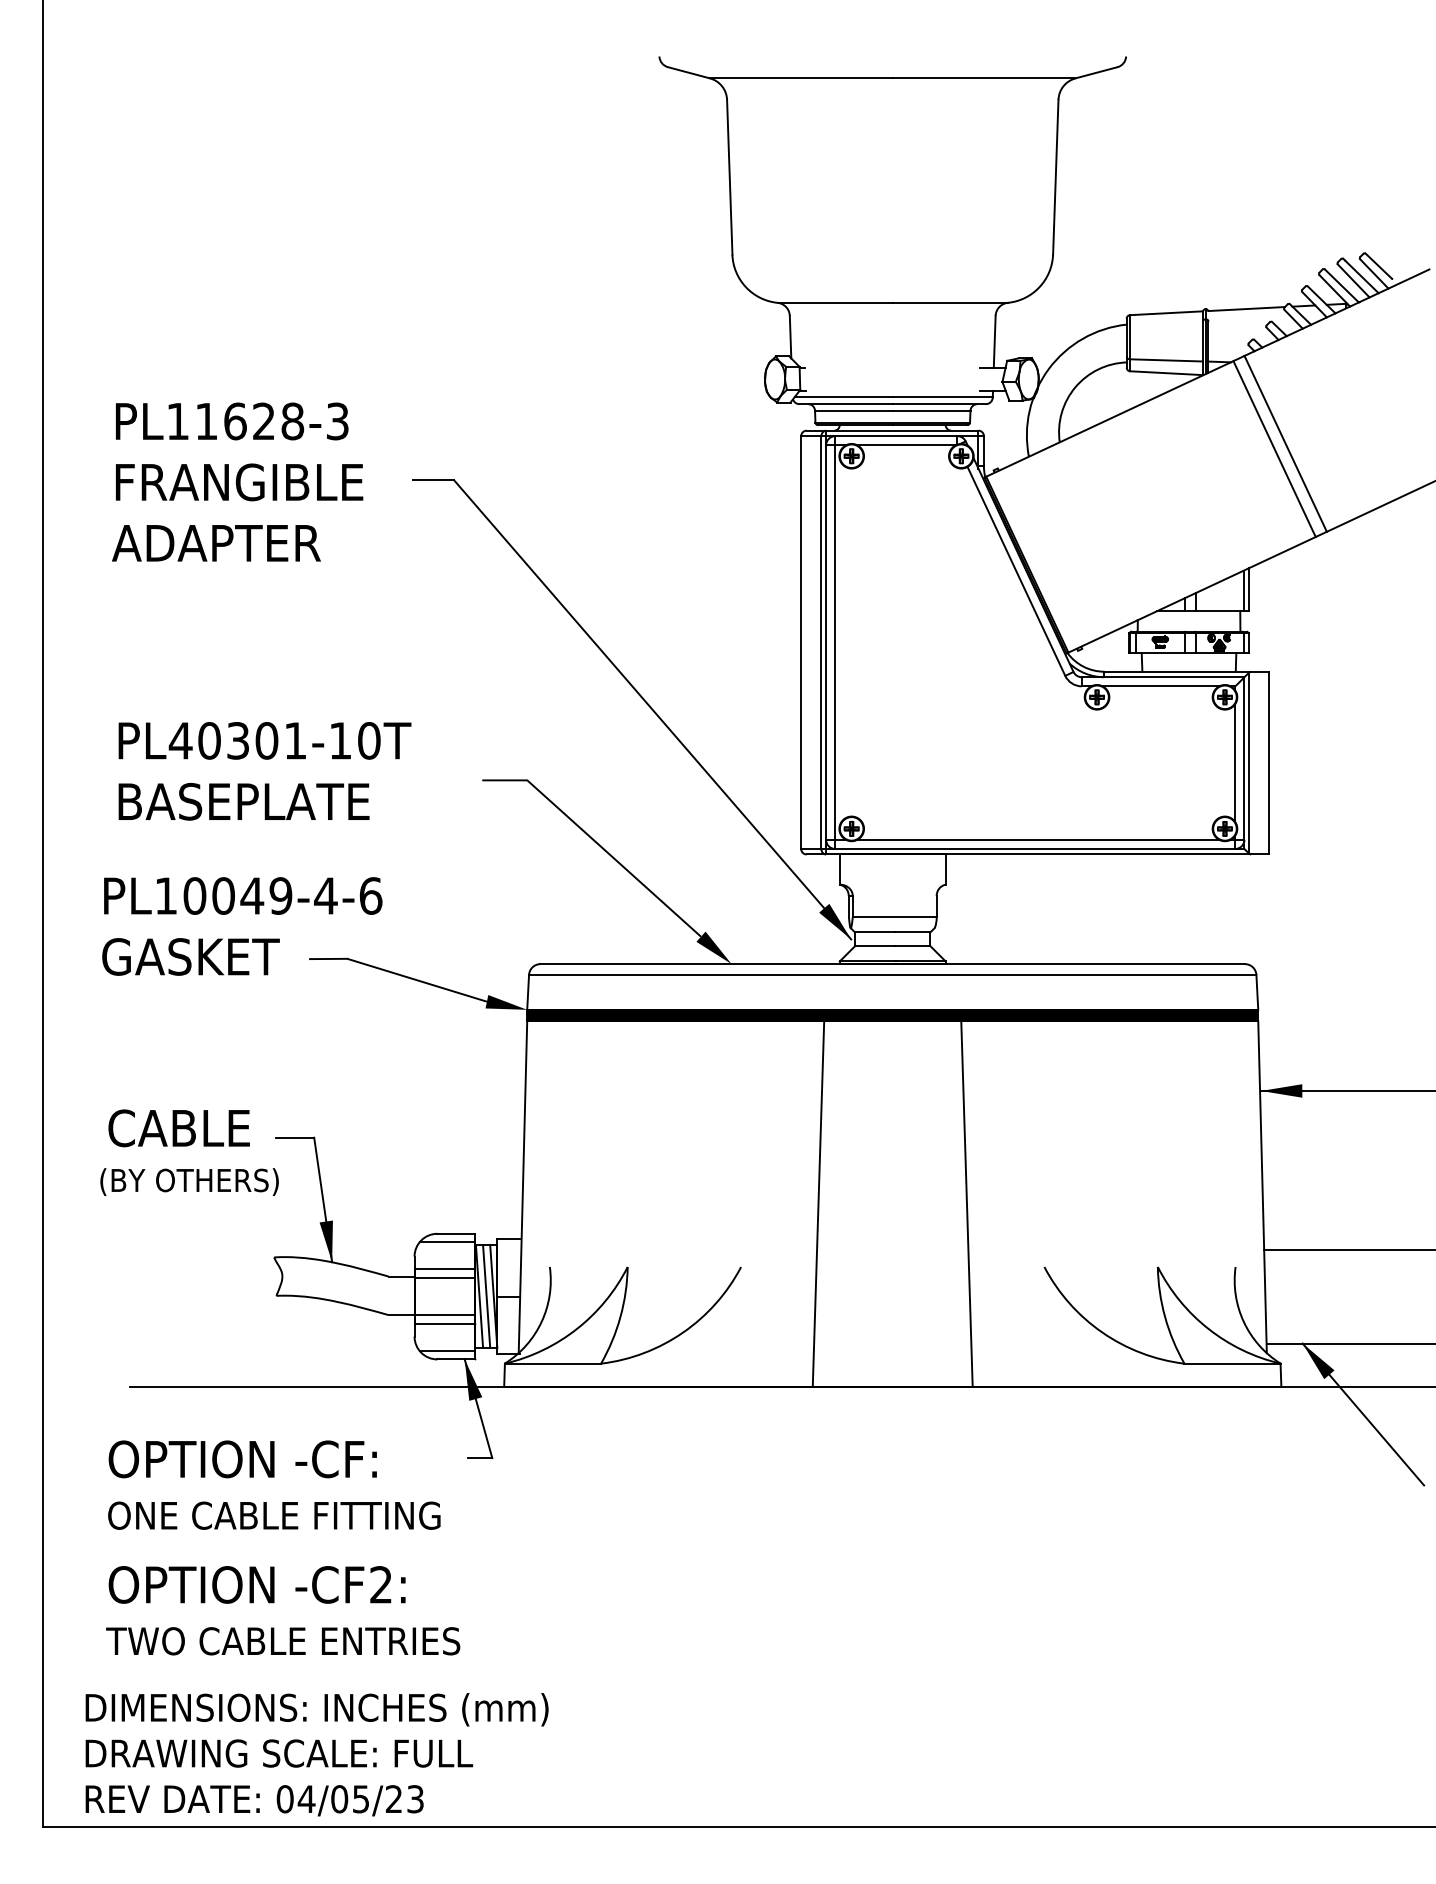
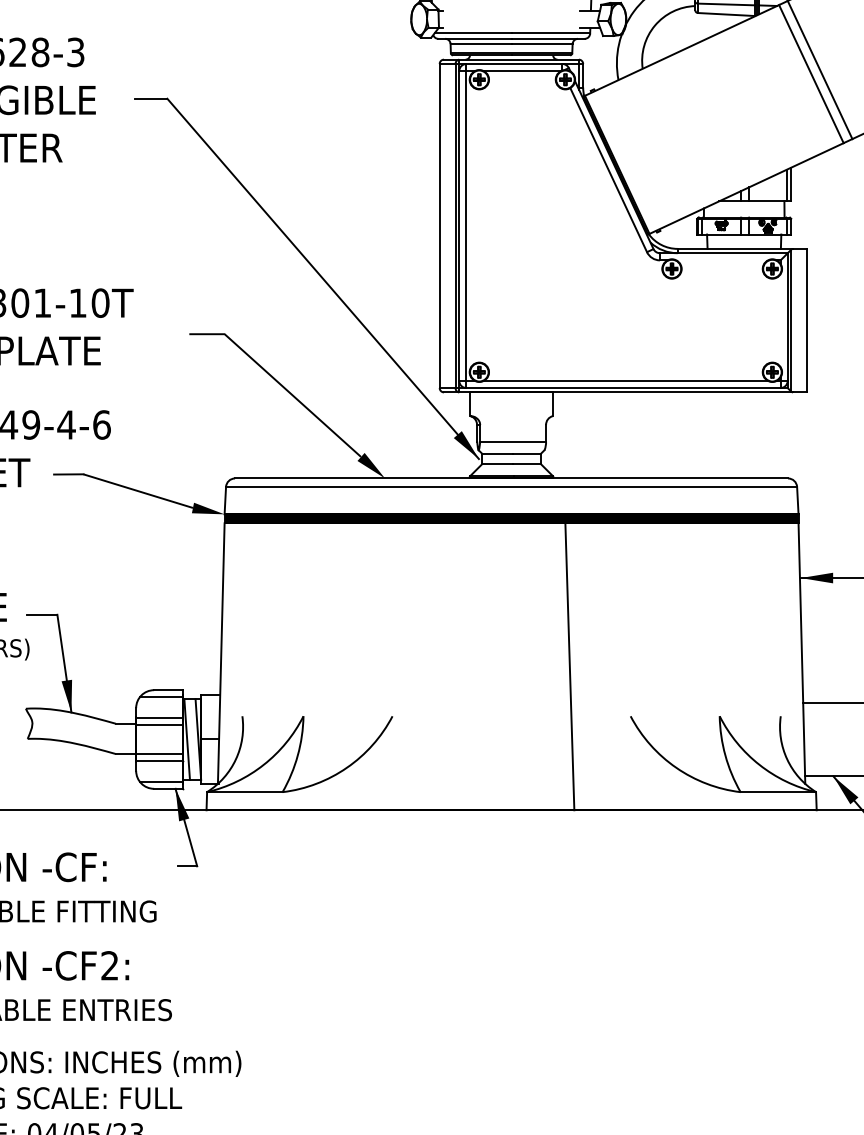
line: (1160, 686) -> (721, 260), removed
line: (1235, 763) -> (780, 320), removed
line: (818, 1203) -> (453, 666), removed
line: (486, 1296) -> (192, 739), removed

